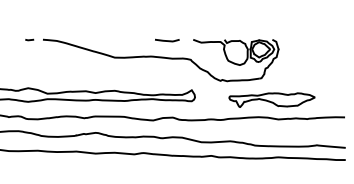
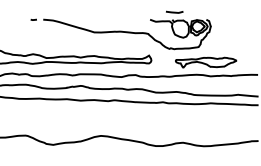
line: (167, 39) -> (174, 11), moved

